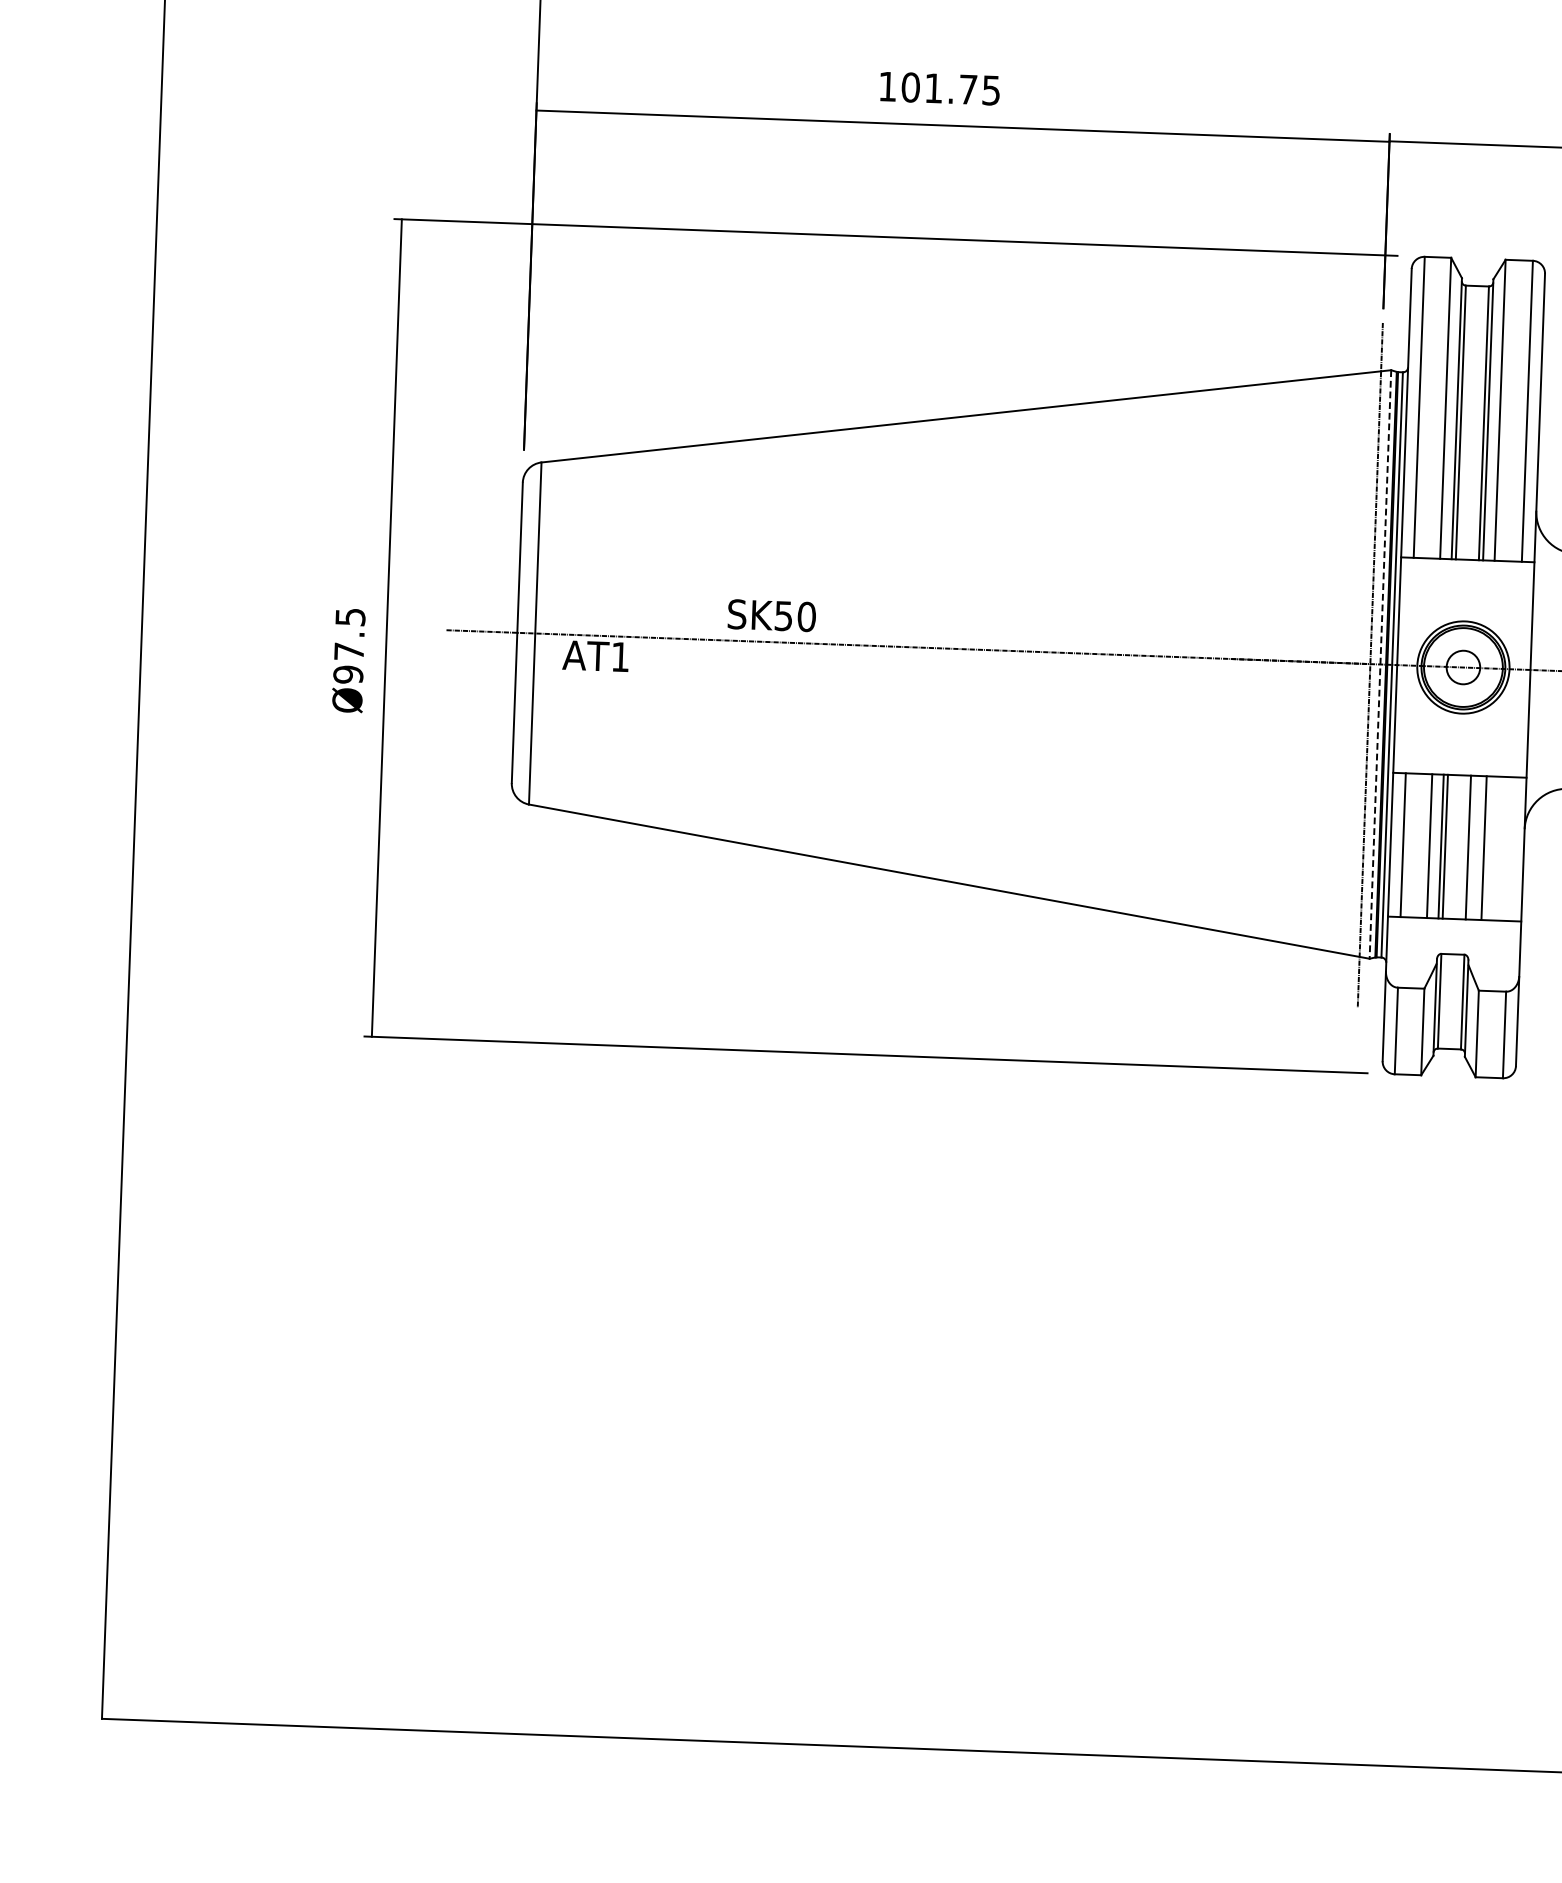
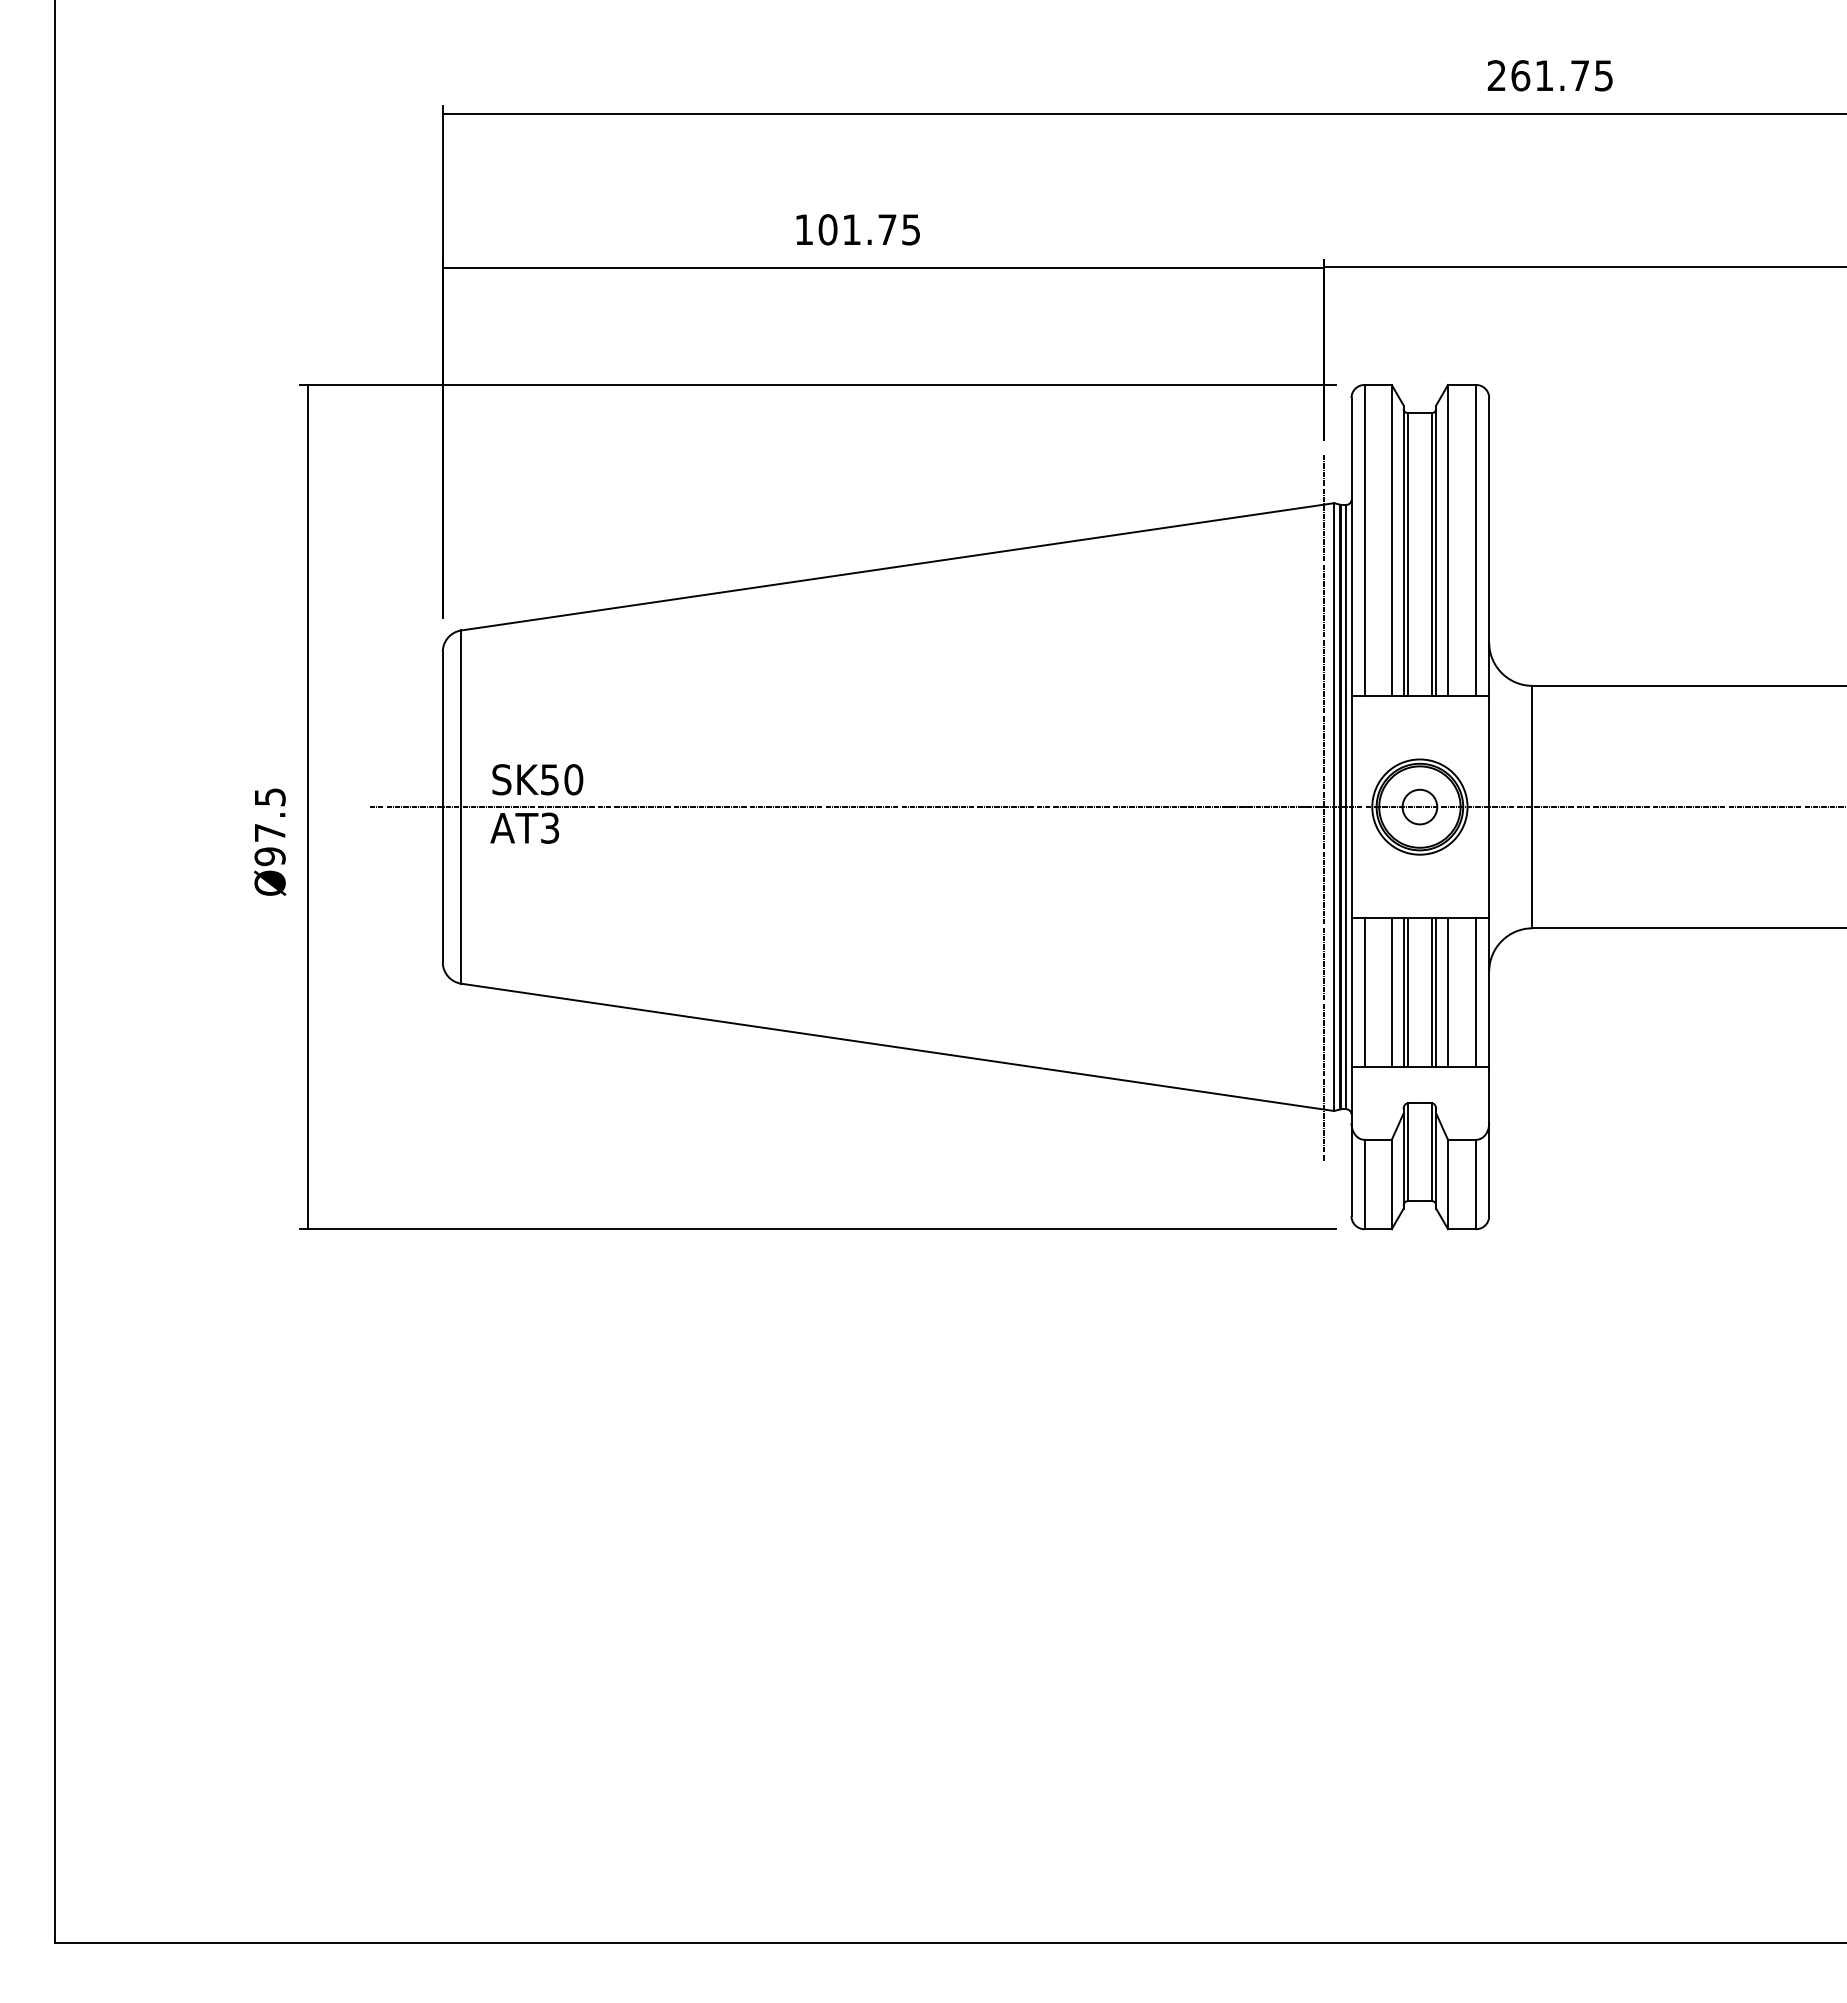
text: (771, 615) -> (537, 779), moved
text: (620, 656) -> (550, 827), AT1 -> AT3
line: (1380, 664) -> (1334, 807), dashed -> solid
line: (1472, 847) -> (1436, 992), added
line: (1511, 849) -> (1476, 992), added

